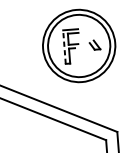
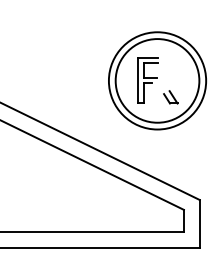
part: (94, 45) -> (170, 97), moved
line: (64, 46) -> (137, 80), dashed -> solid

